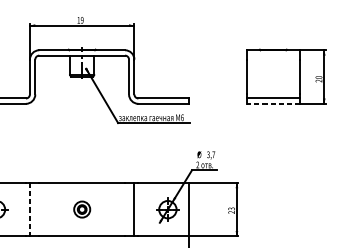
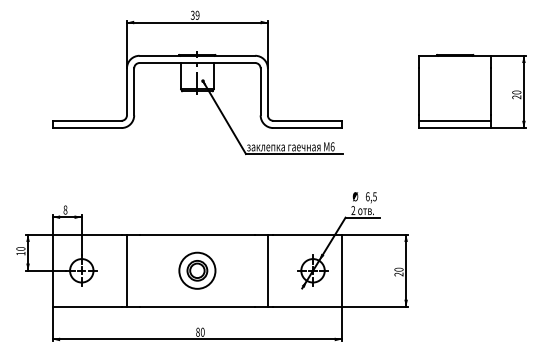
text: (78, 19) -> (192, 14), 19 -> 39
line: (272, 104) -> (454, 128), dashed -> solid
text: (210, 154) -> (370, 196), 3,7 -> 6,5
text: (231, 208) -> (398, 269), 23 -> 20
part: (82, 209) -> (197, 270), size x1.67
line: (29, 210) -> (126, 271), dashed -> solid

